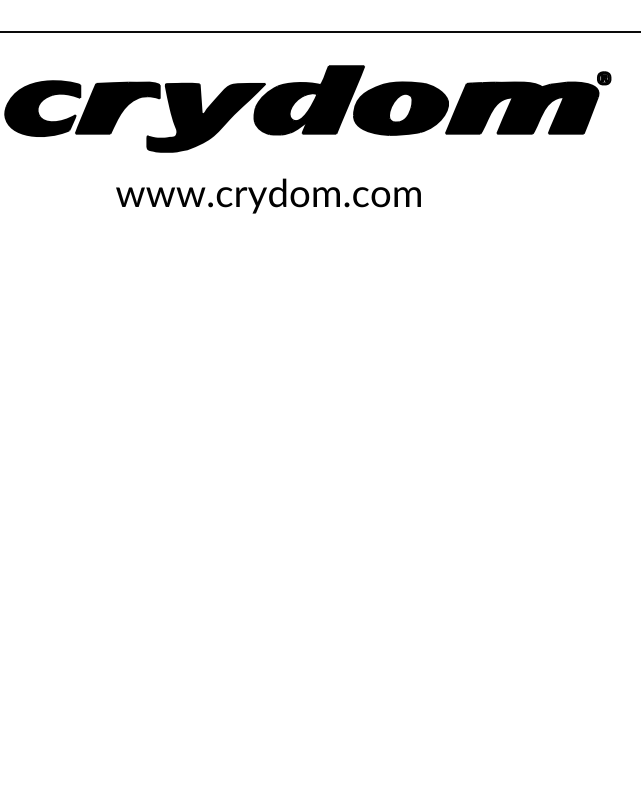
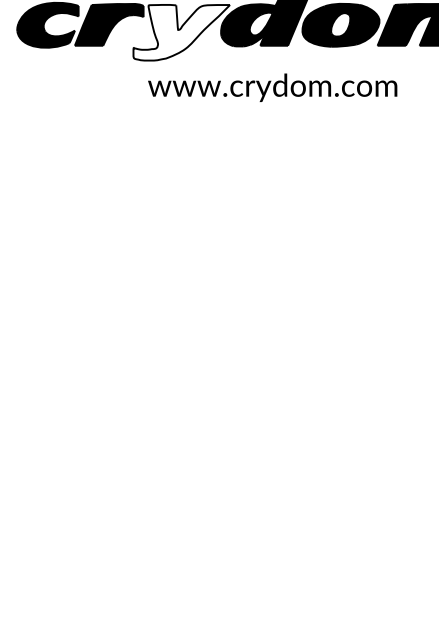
fill: (206, 117) -> (181, 32), removed
text: (268, 195) -> (272, 87), moved

